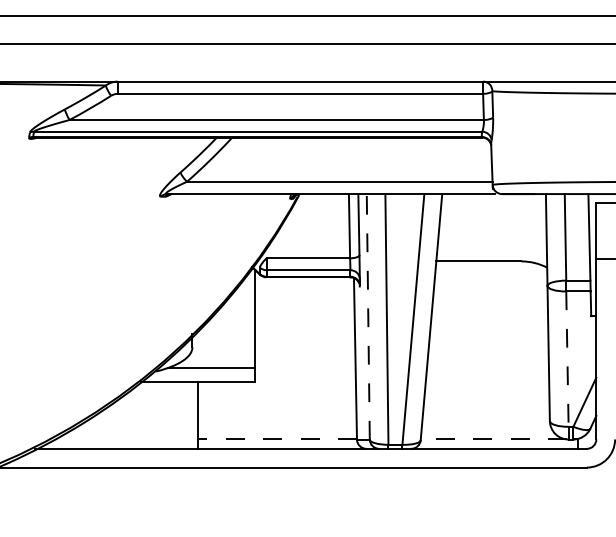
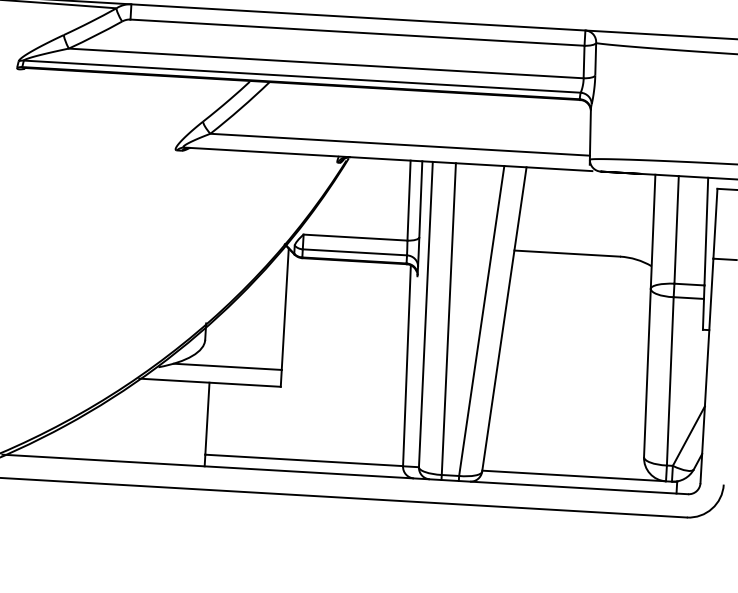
line: (368, 316) -> (426, 314), dashed -> solid
line: (567, 359) -> (670, 381), dashed -> solid
line: (277, 439) -> (304, 460), dashed -> solid
line: (493, 439) -> (572, 475), dashed -> solid

